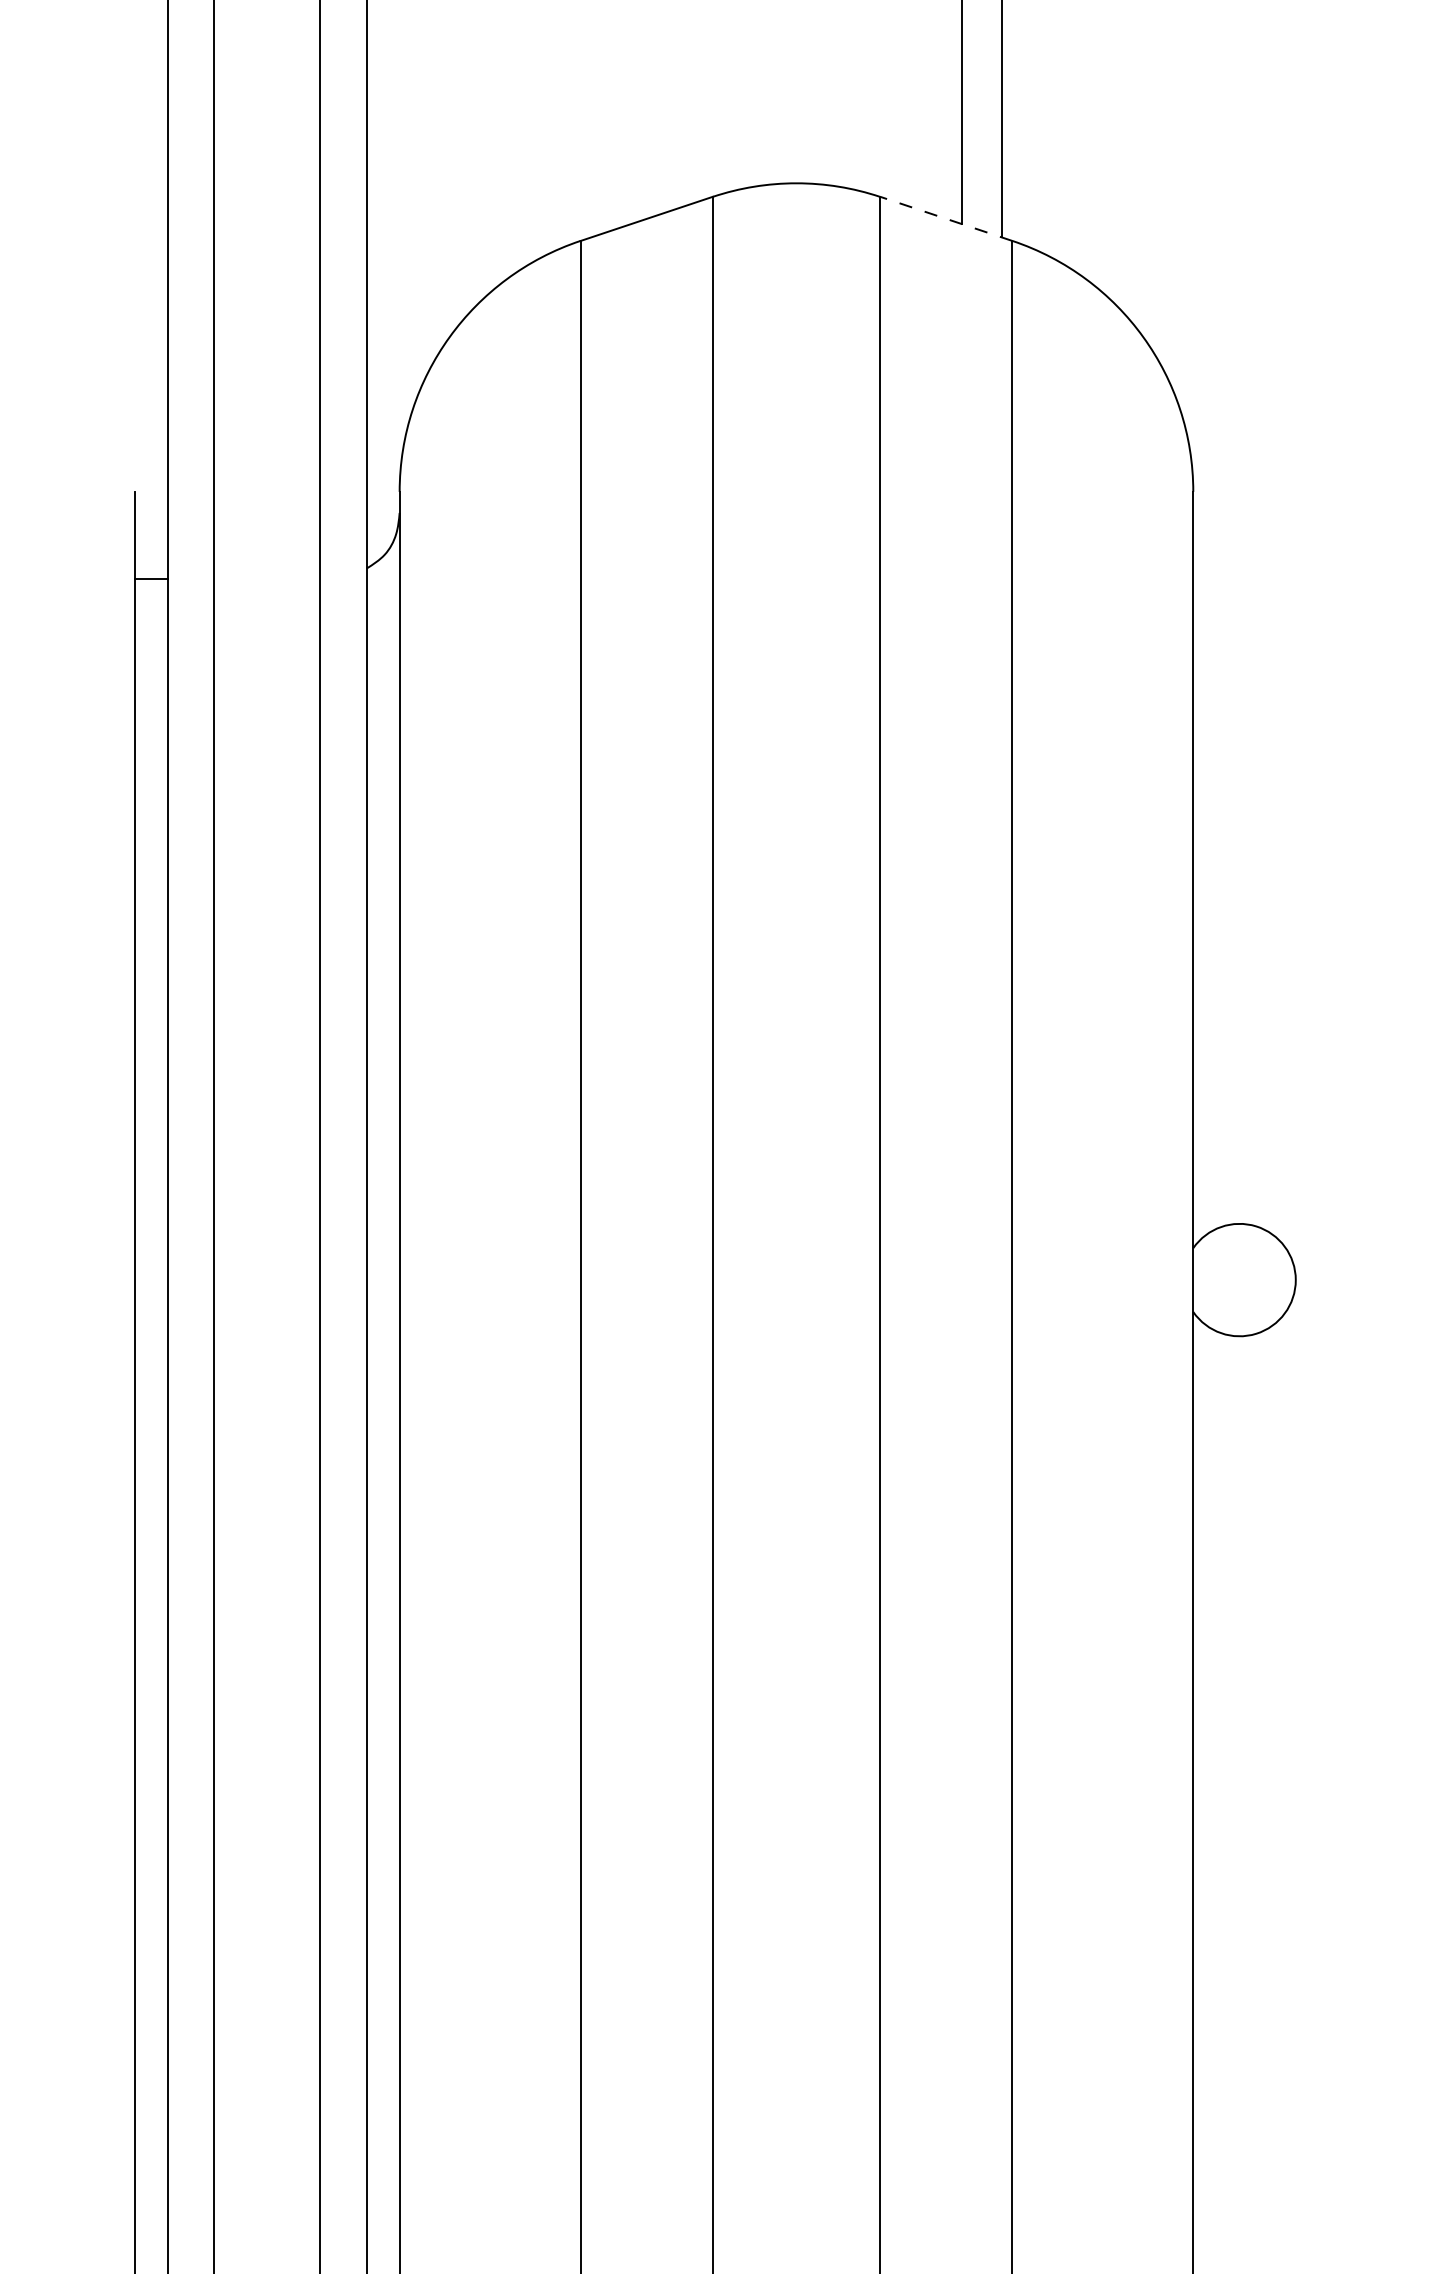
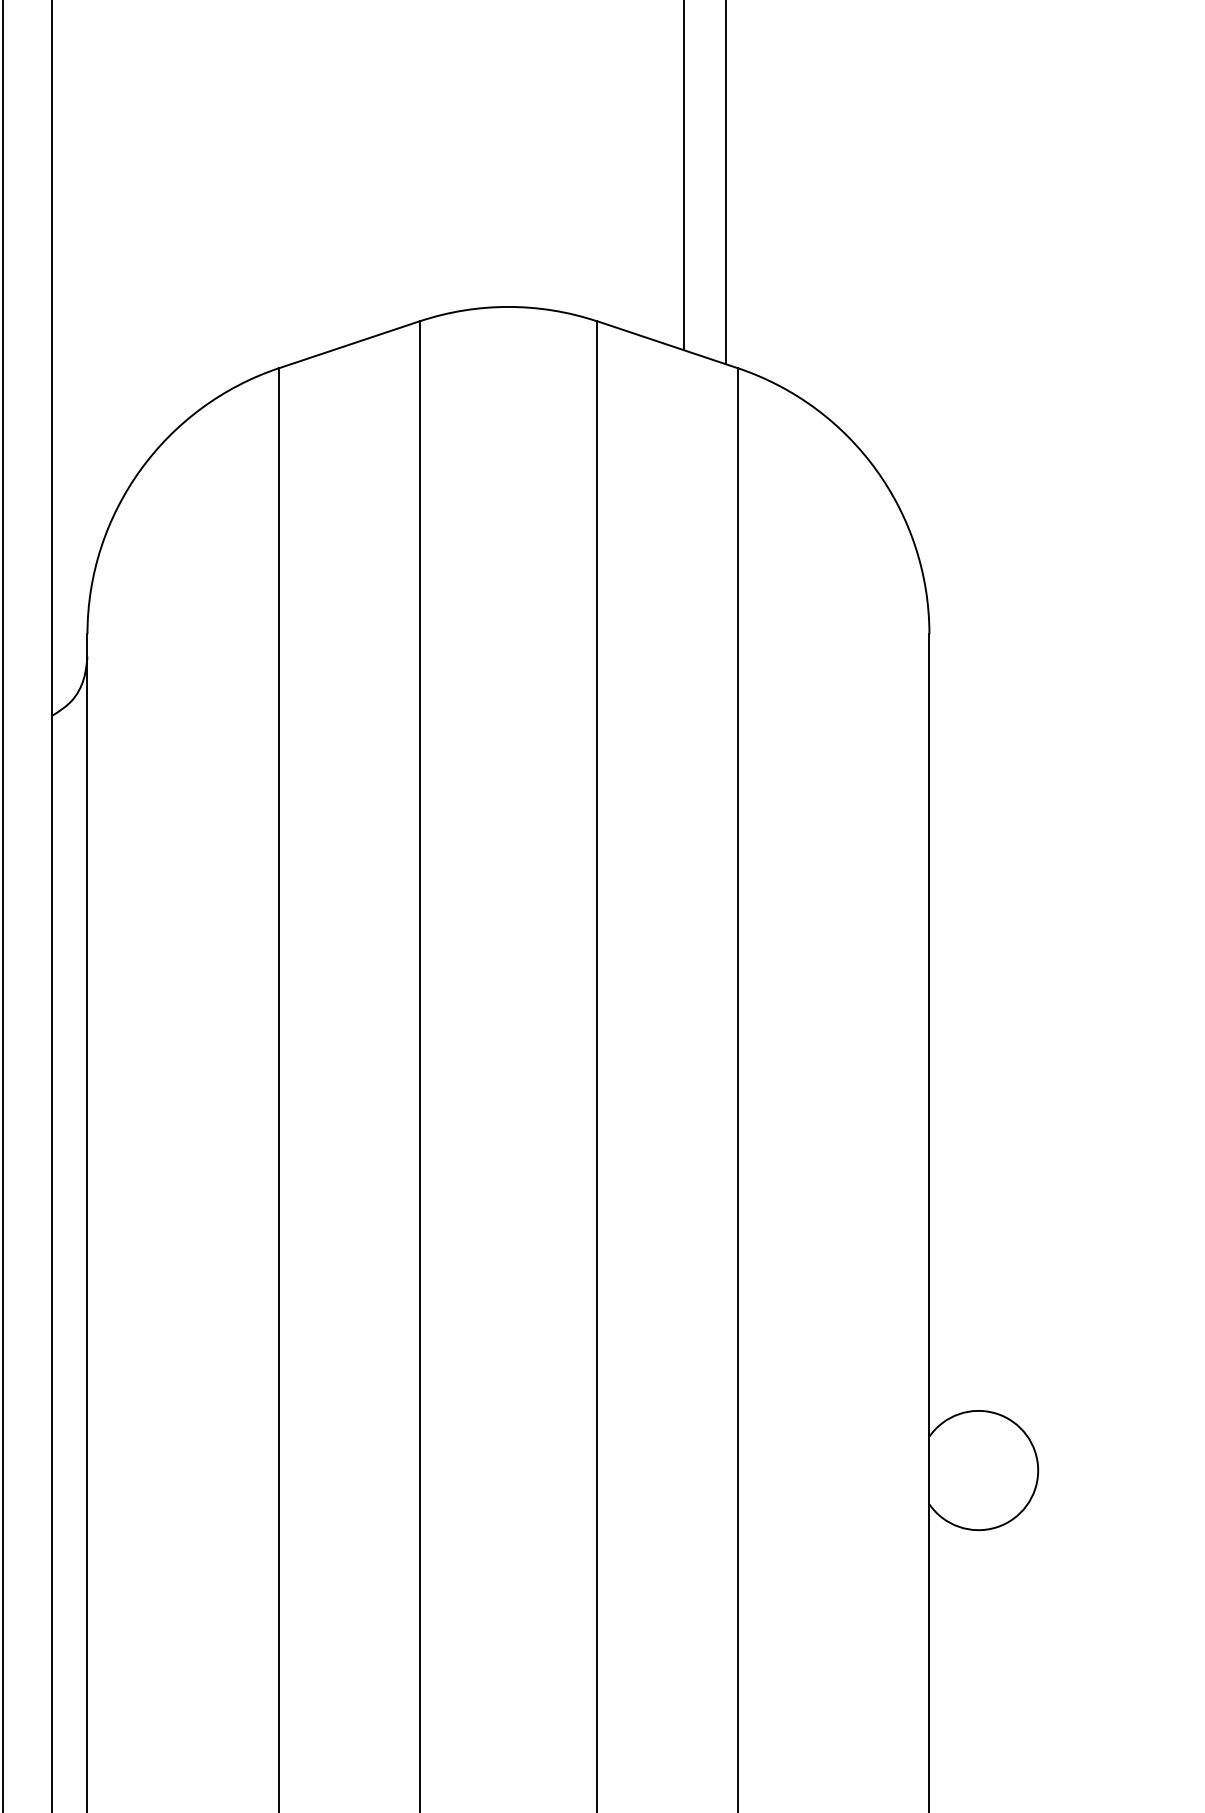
line: (946, 218) -> (667, 344), dashed -> solid

